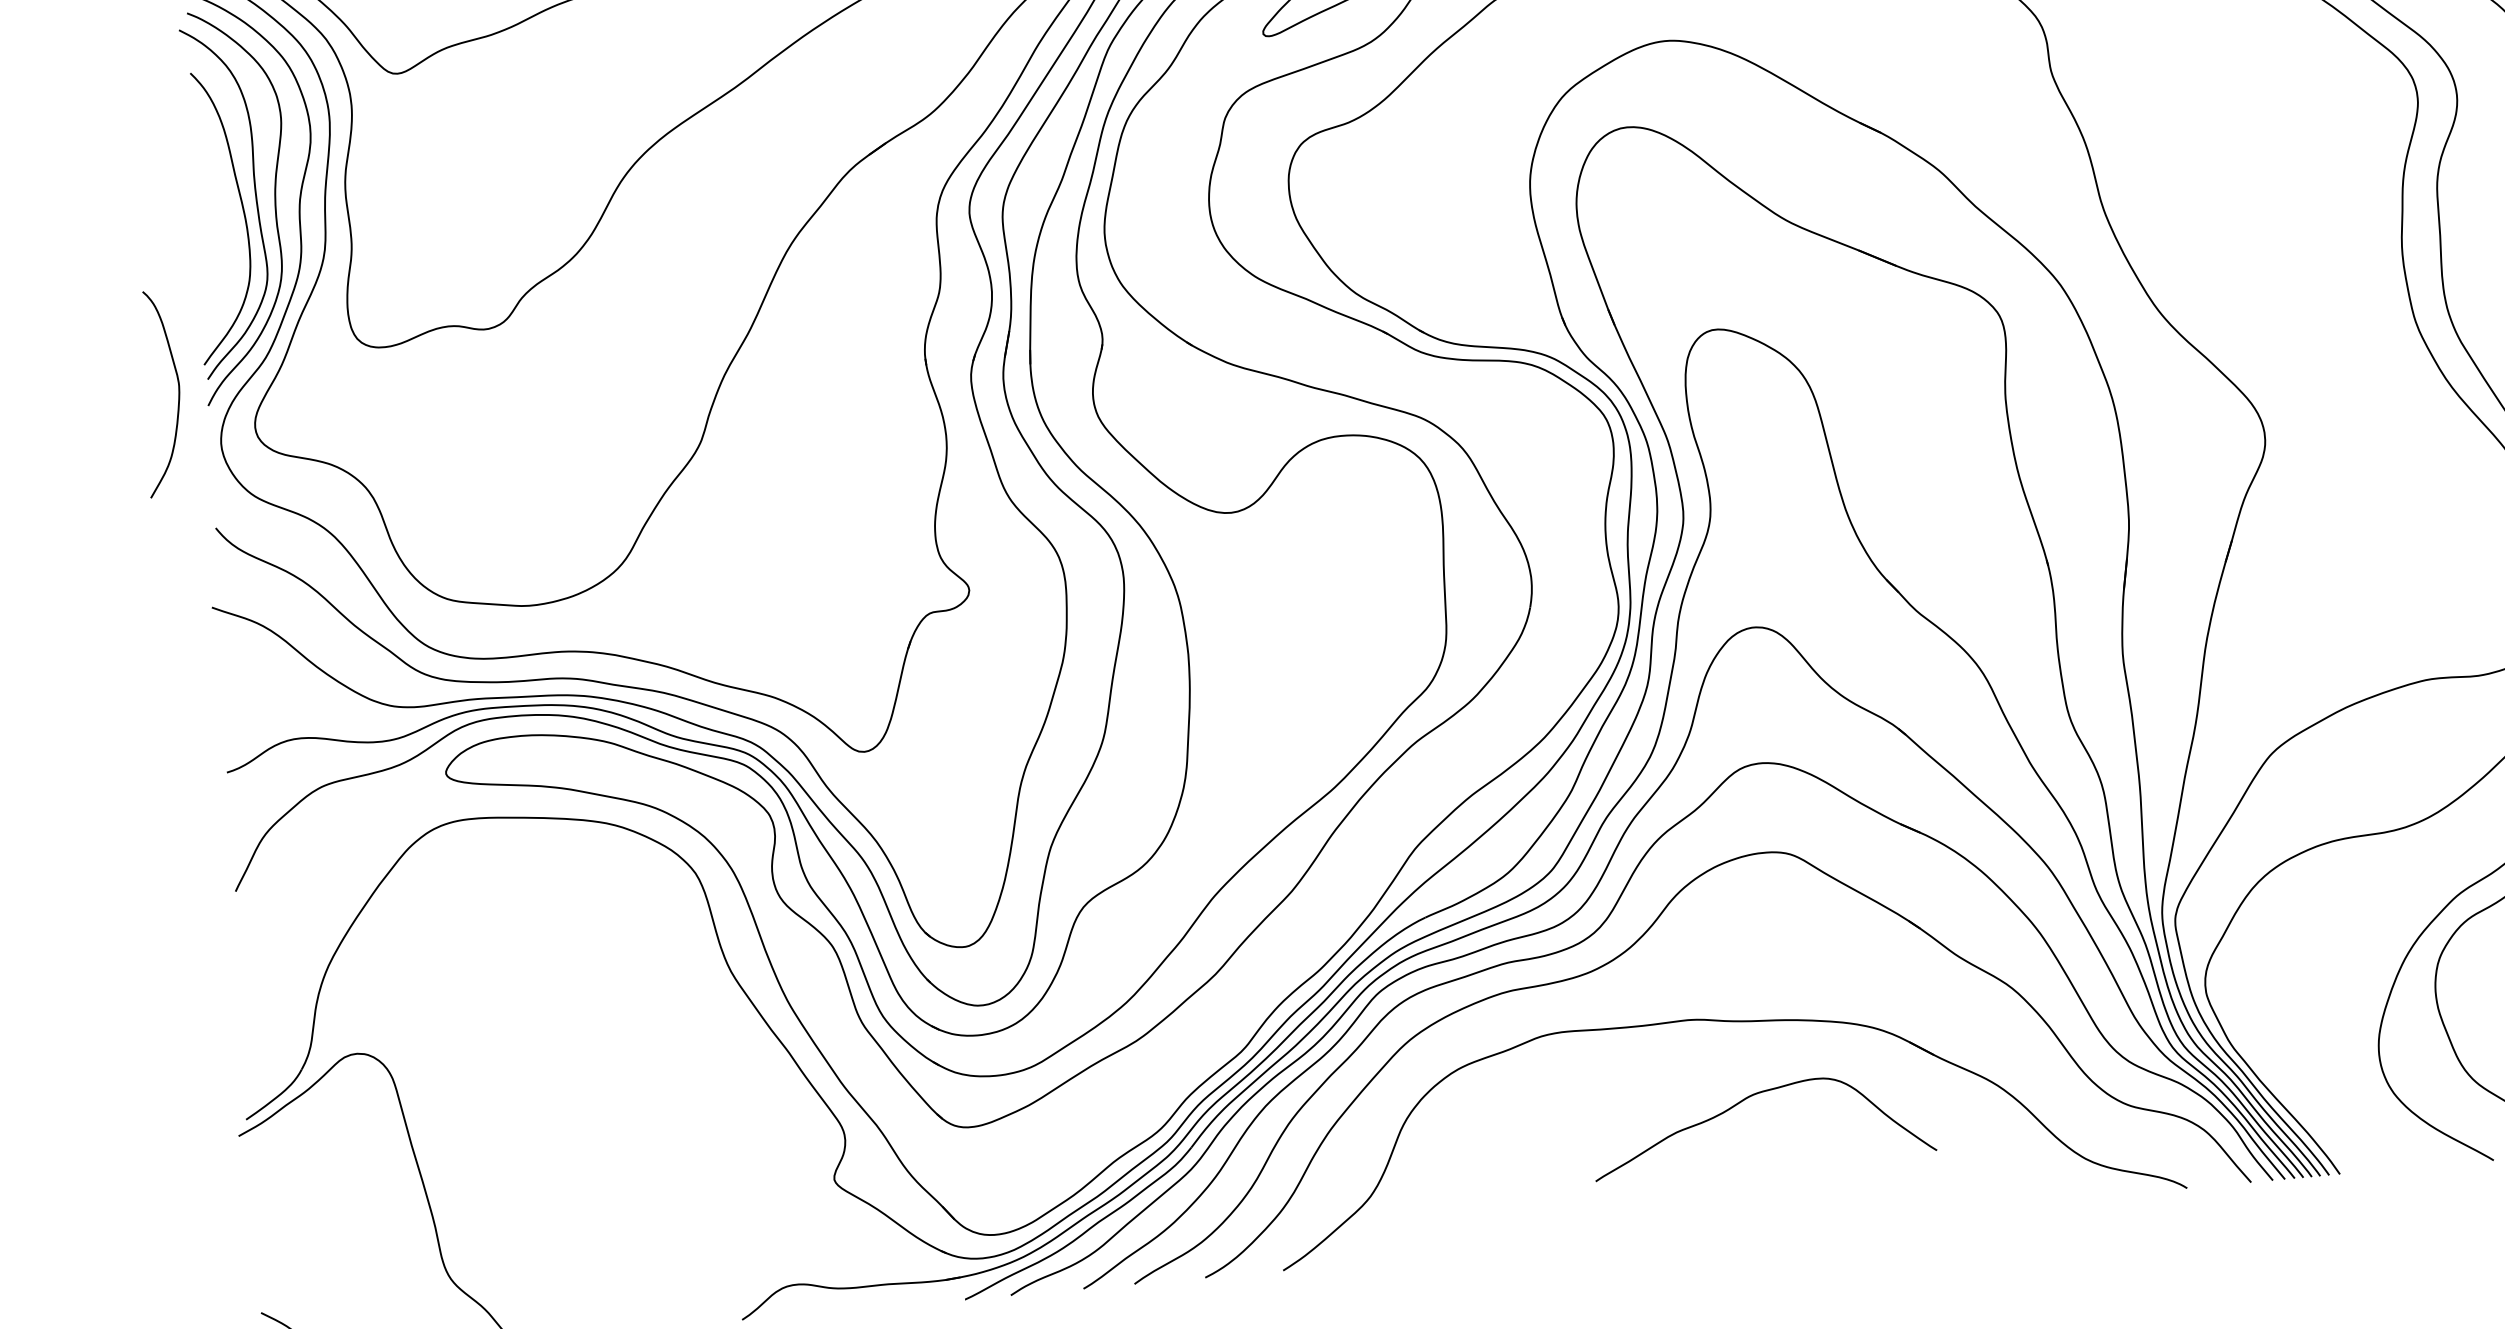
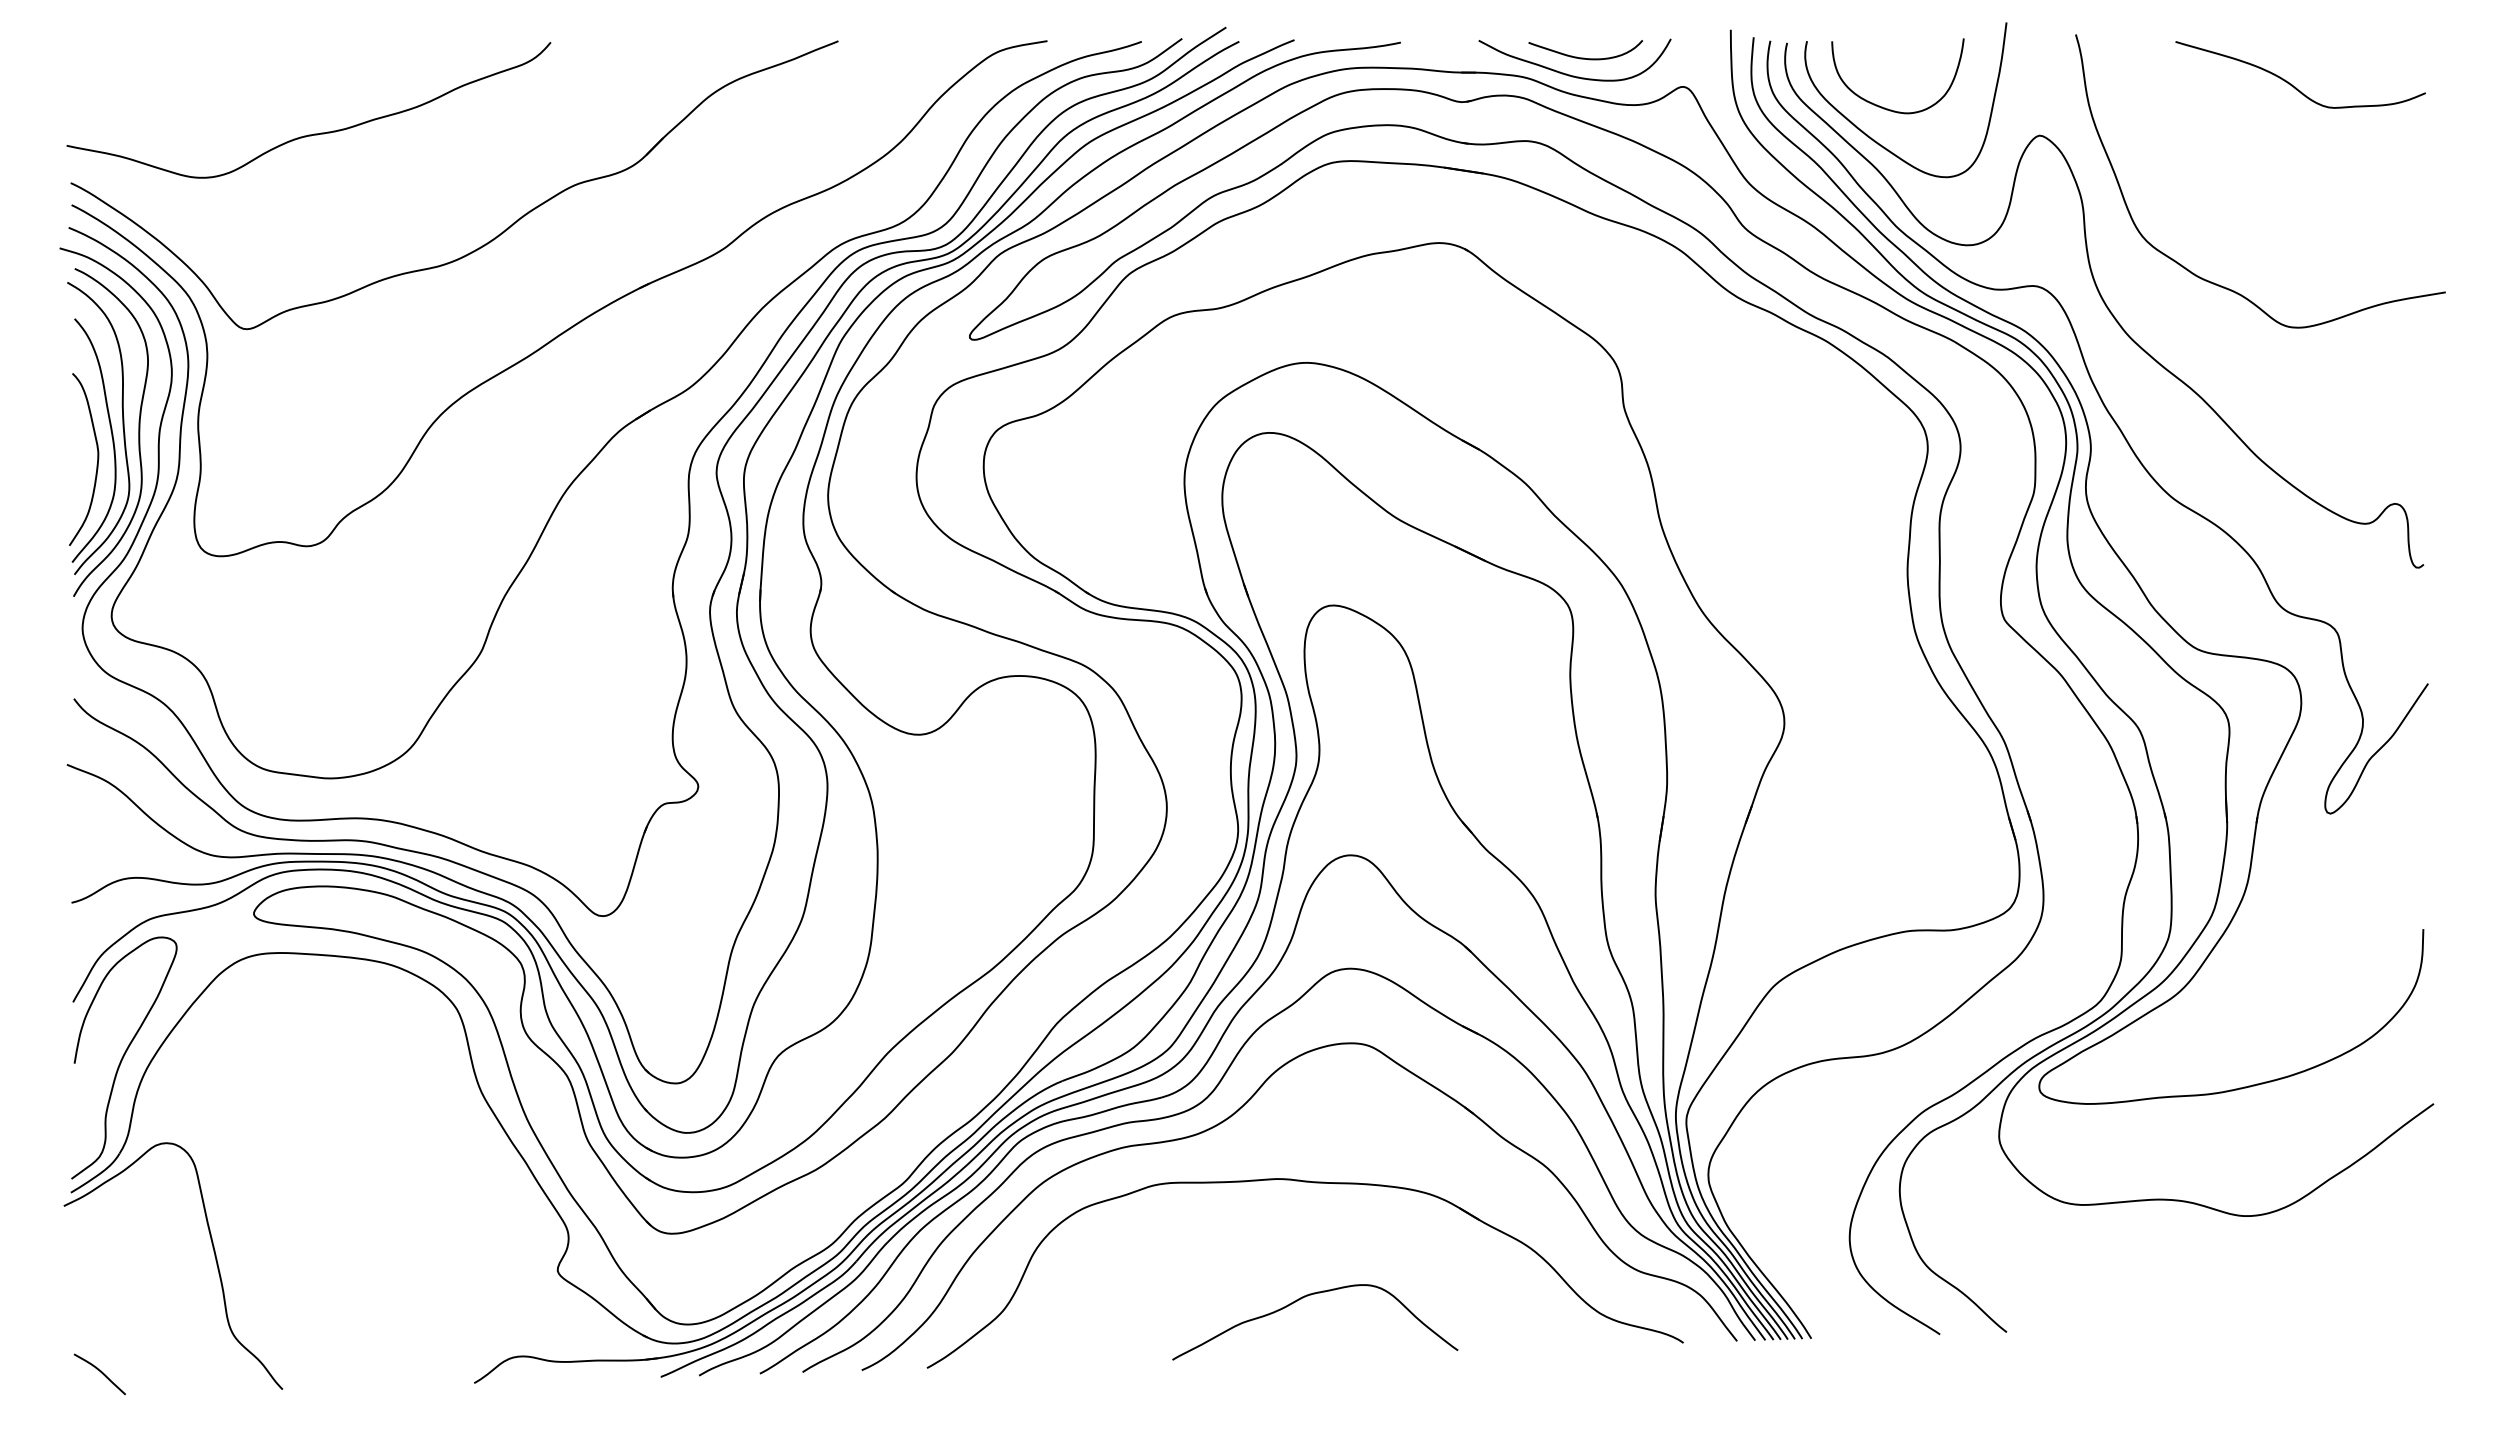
curve: (178, 393) -> (97, 459), moved
curve: (300, 952) -> (124, 1056), added
curve: (1748, 1098) -> (1303, 1298), moved

